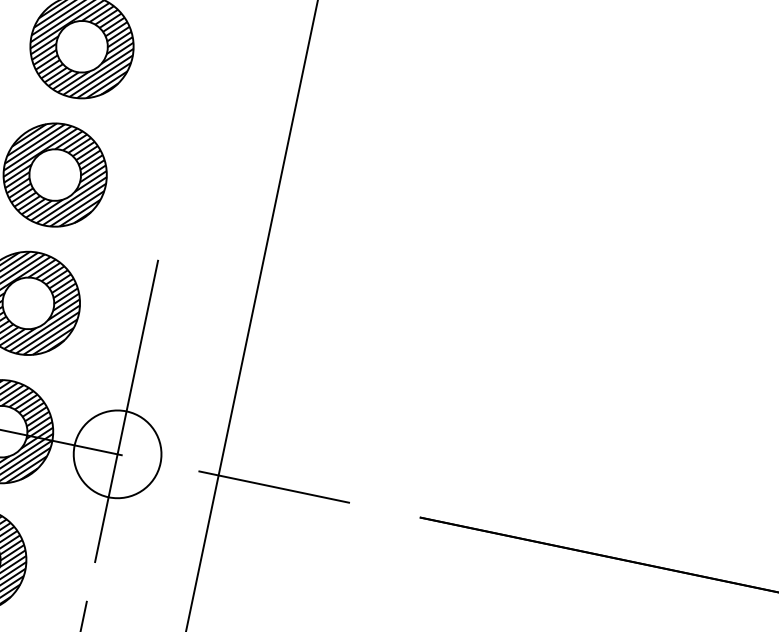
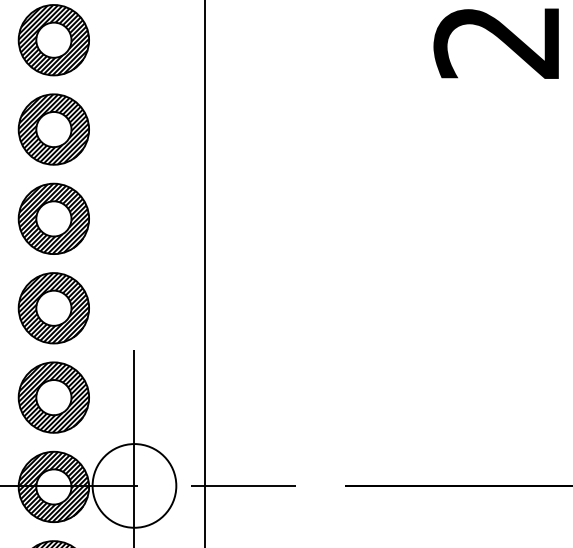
circle: (117, 453) -> (134, 485), size x1.4

